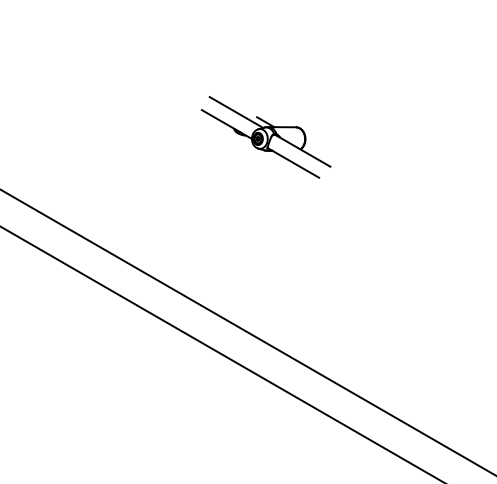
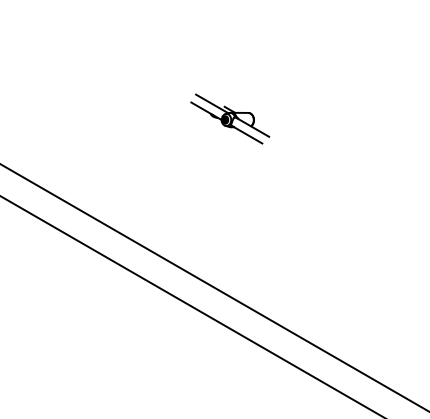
part: (265, 137) -> (229, 119), size x0.7

